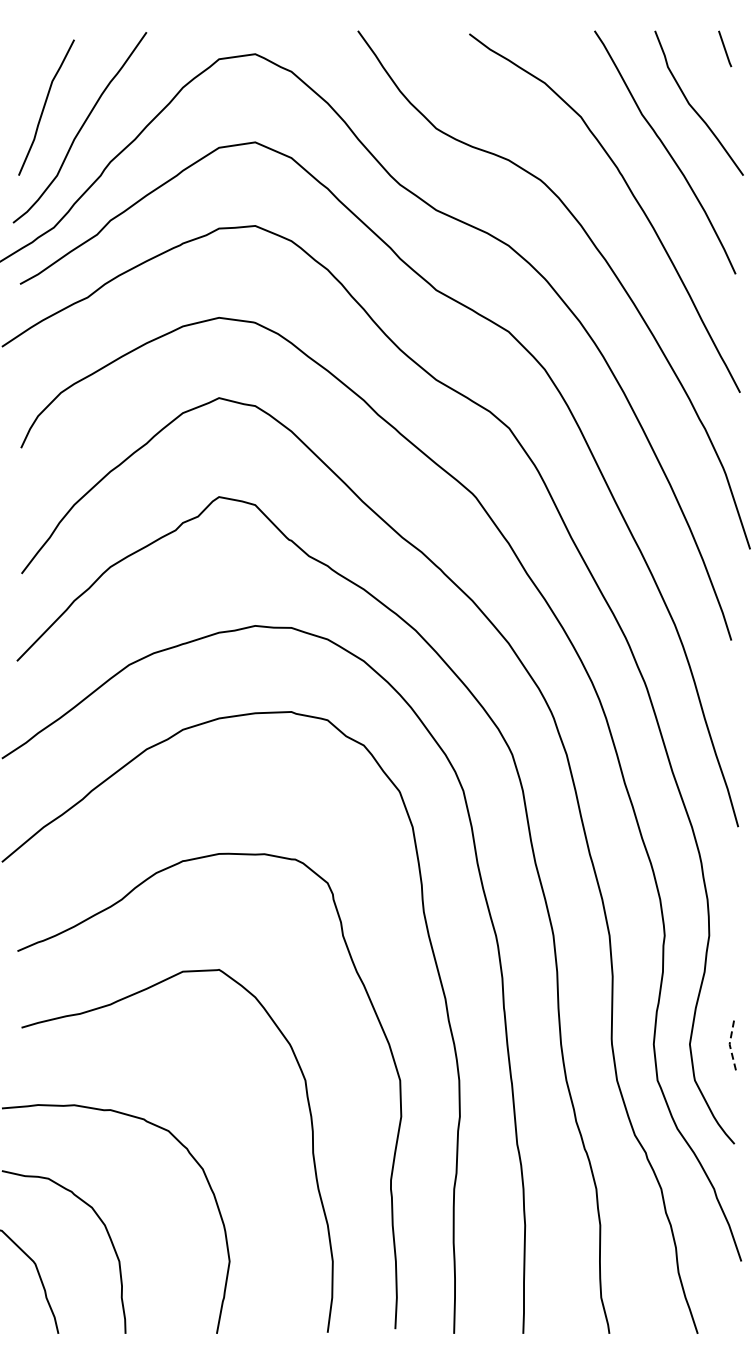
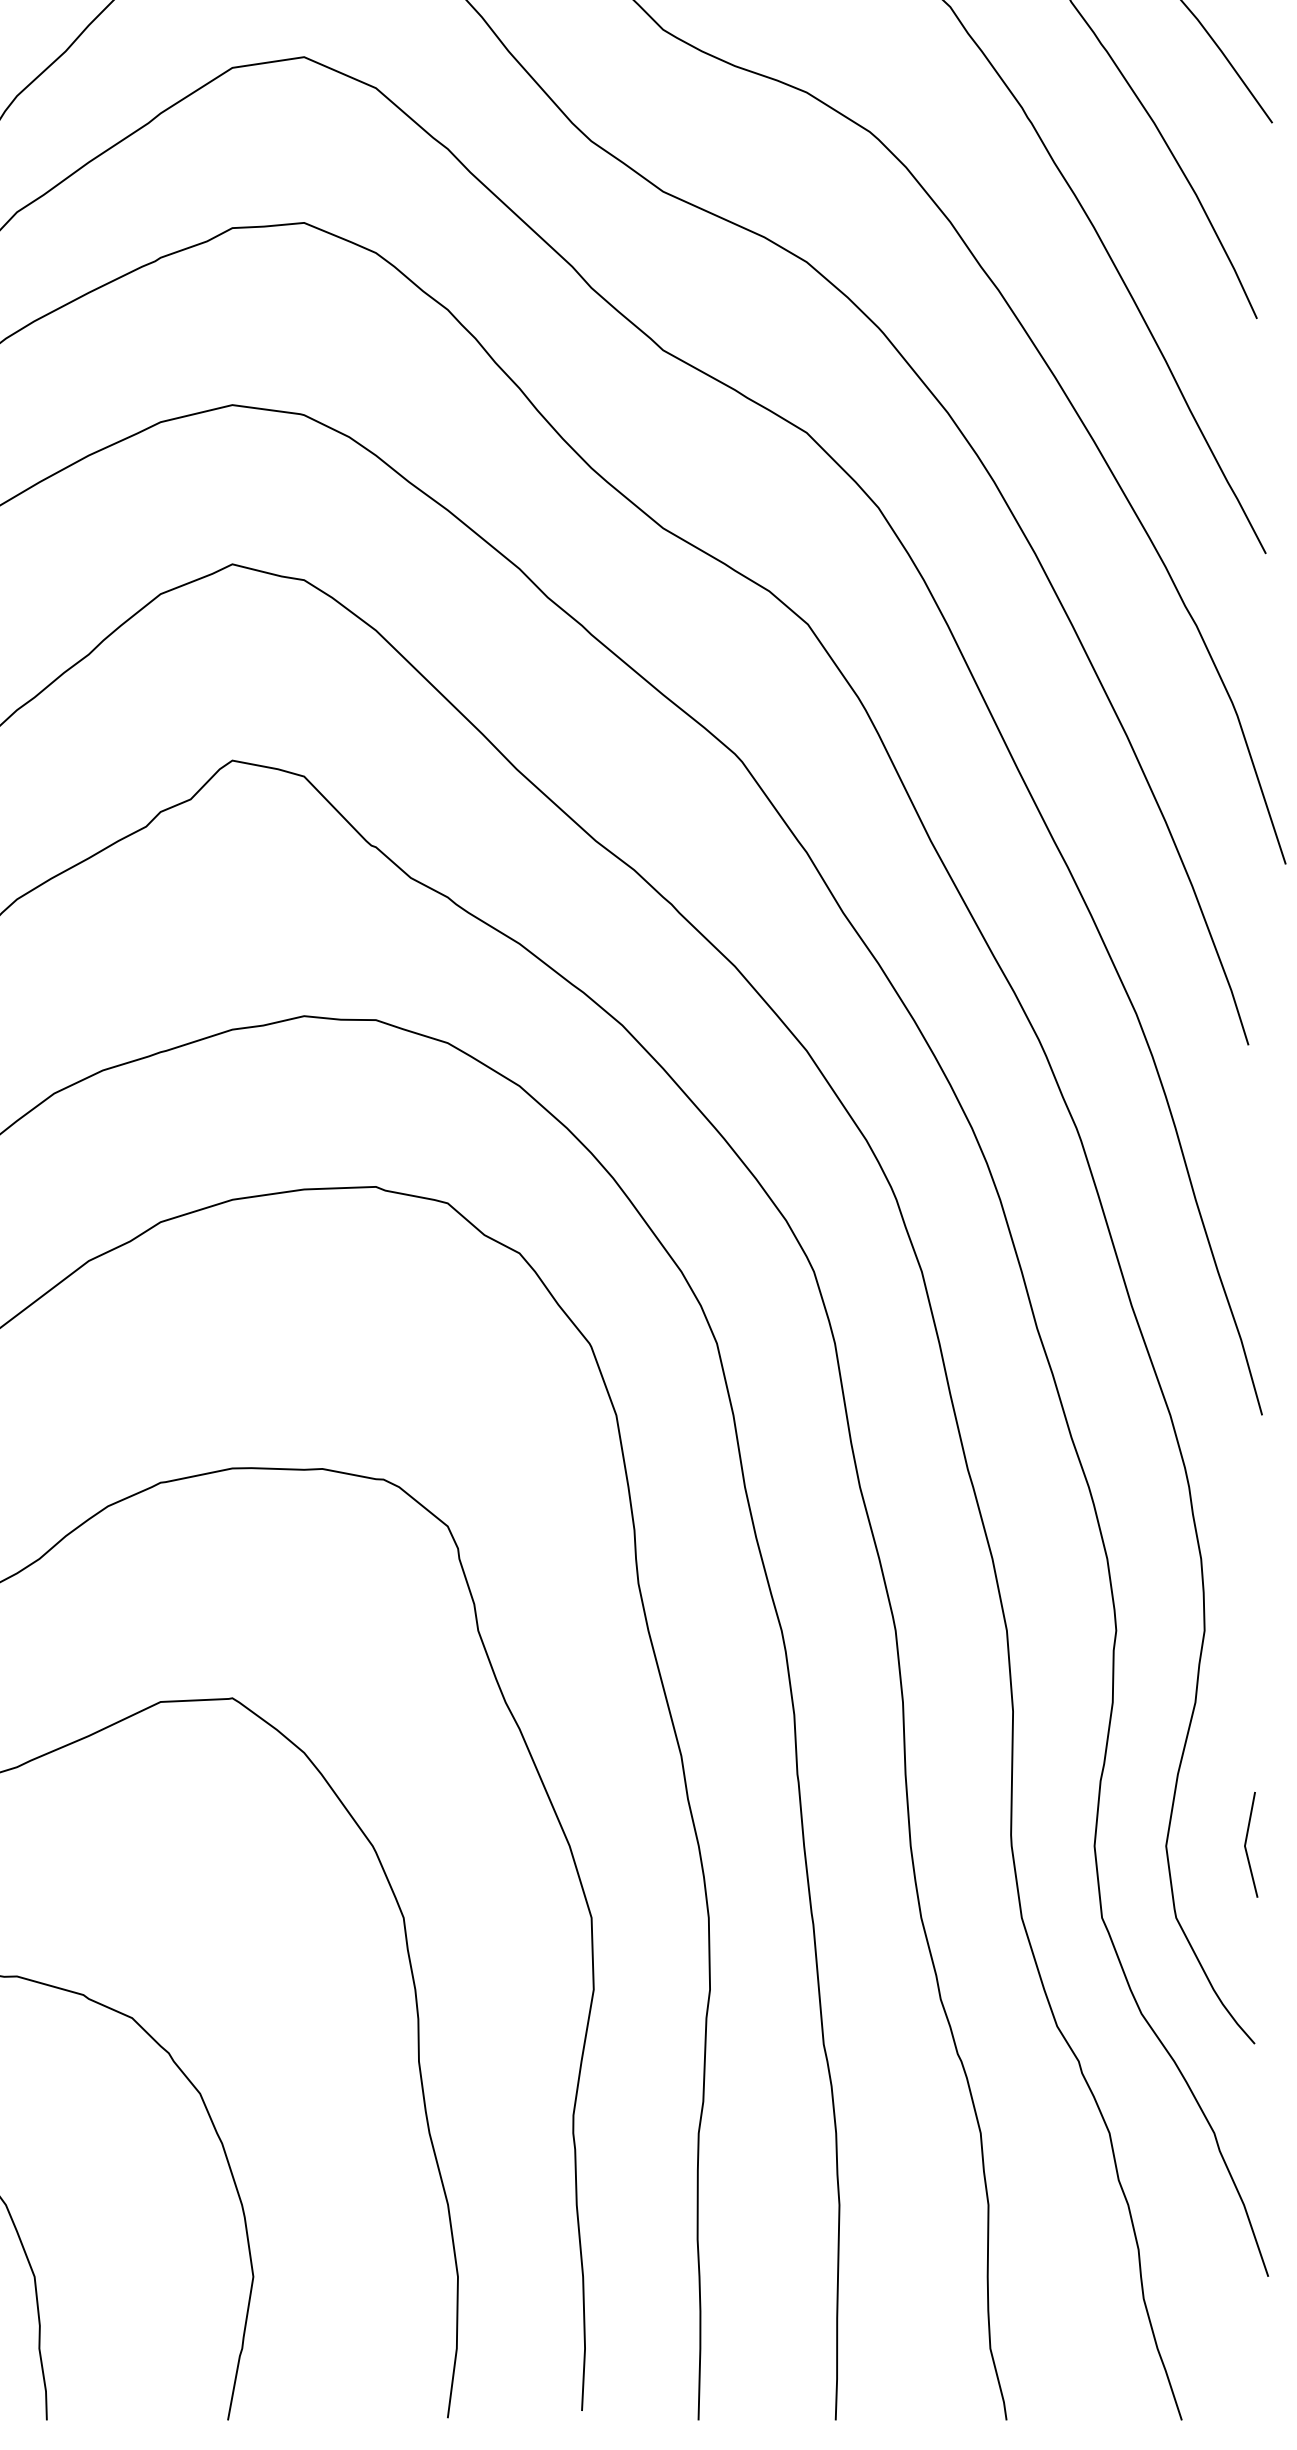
line: (729, 1044) -> (1244, 1846), dashed -> solid

